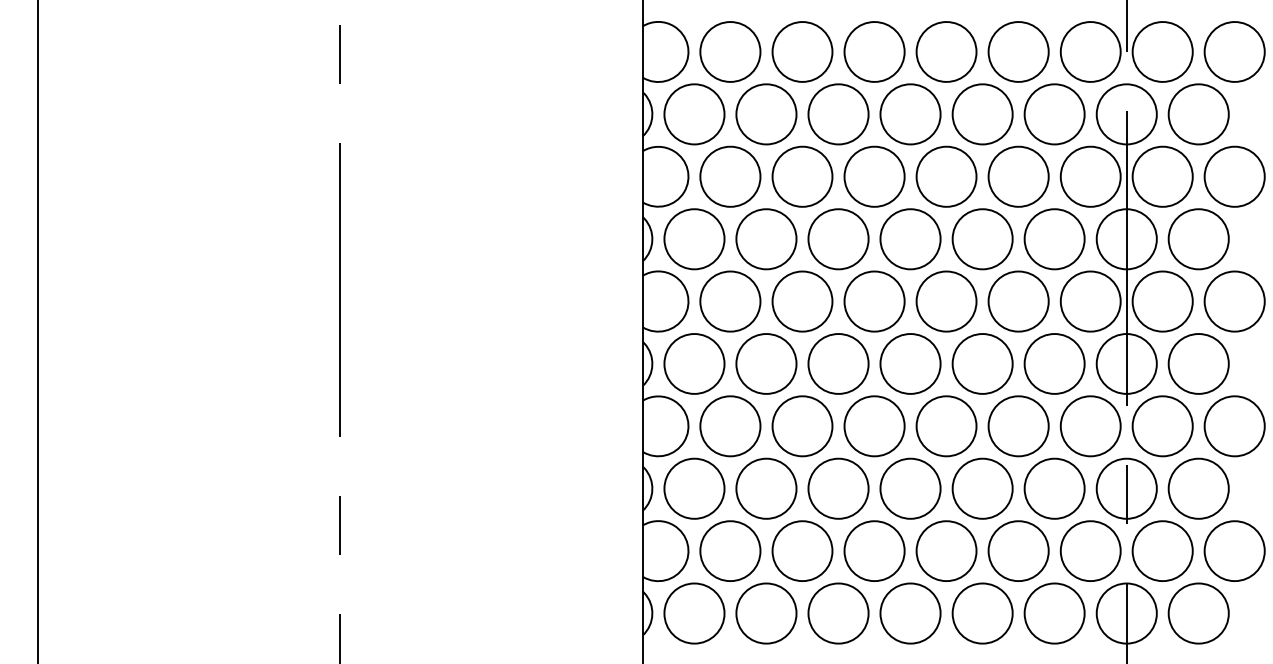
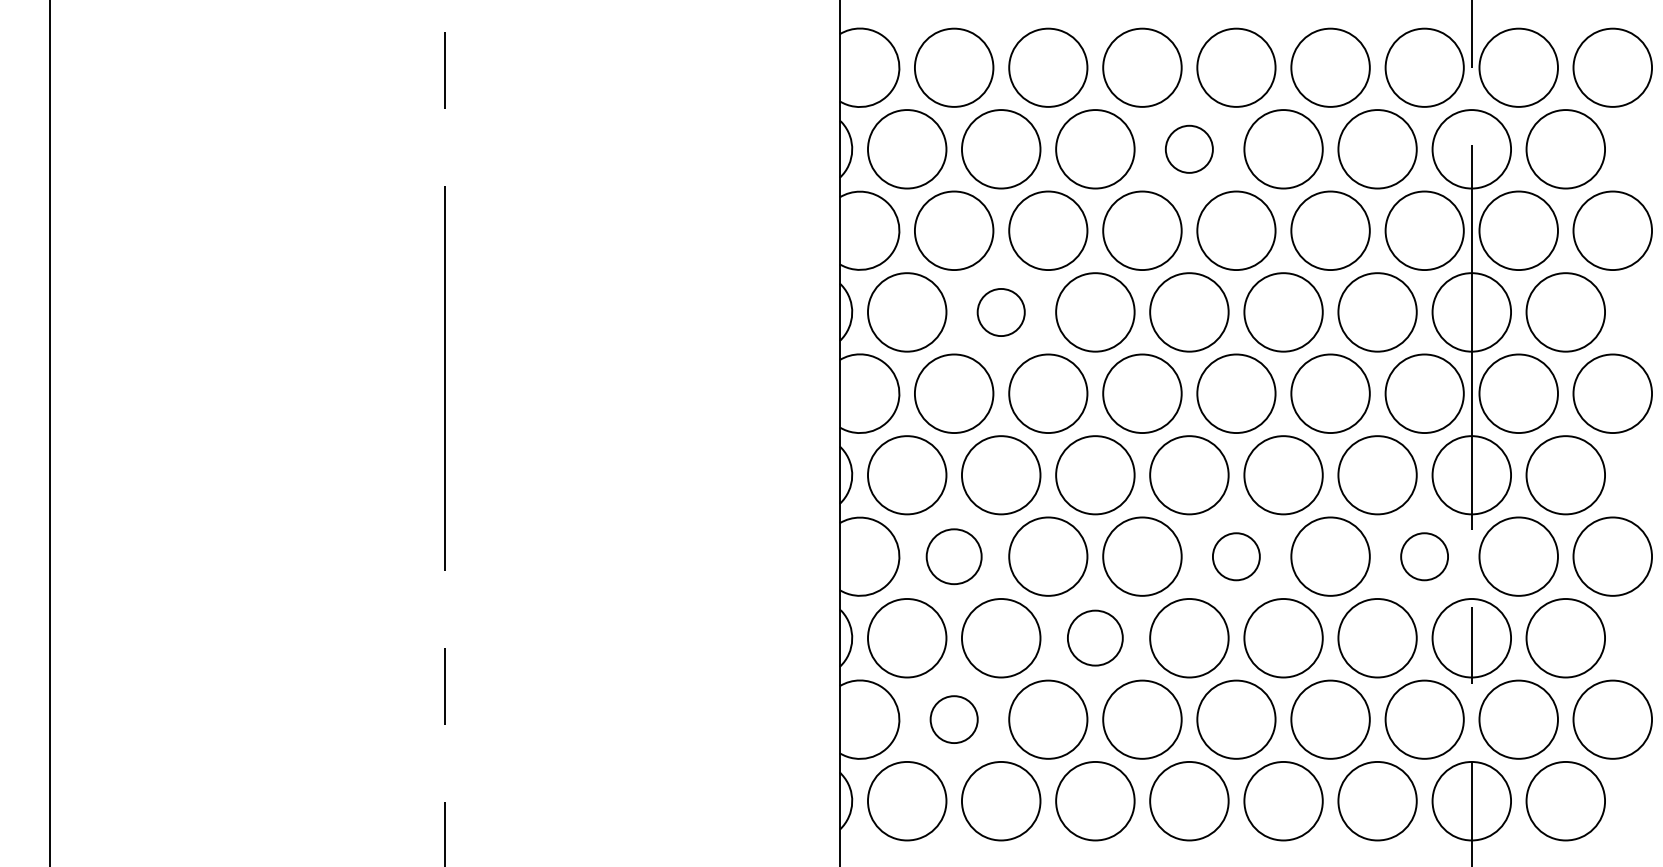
part: (910, 114) -> (1189, 149), size x0.6
part: (766, 239) -> (1001, 312), size x0.6
part: (730, 426) -> (954, 556), size x0.7
part: (946, 426) -> (1236, 556), size x0.6
part: (1090, 426) -> (1424, 556), size x0.6
part: (838, 488) -> (1095, 637), size x0.7
part: (730, 550) -> (954, 718), size x0.6

